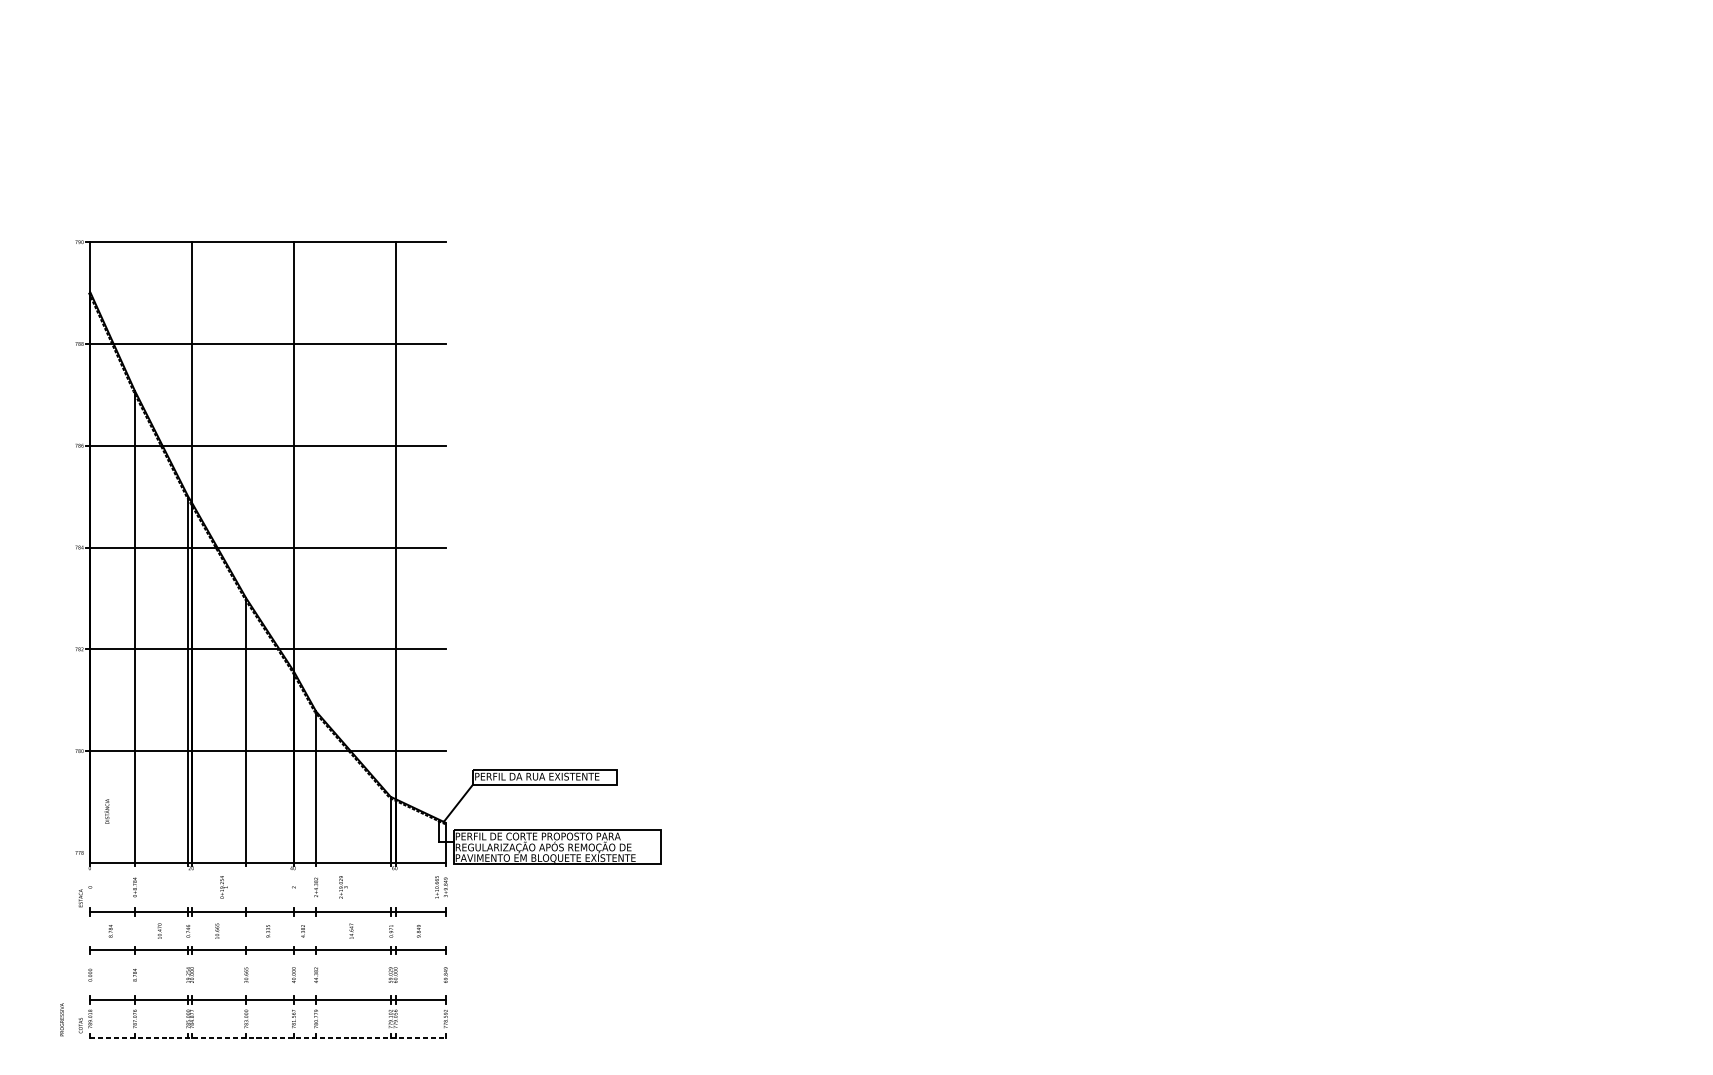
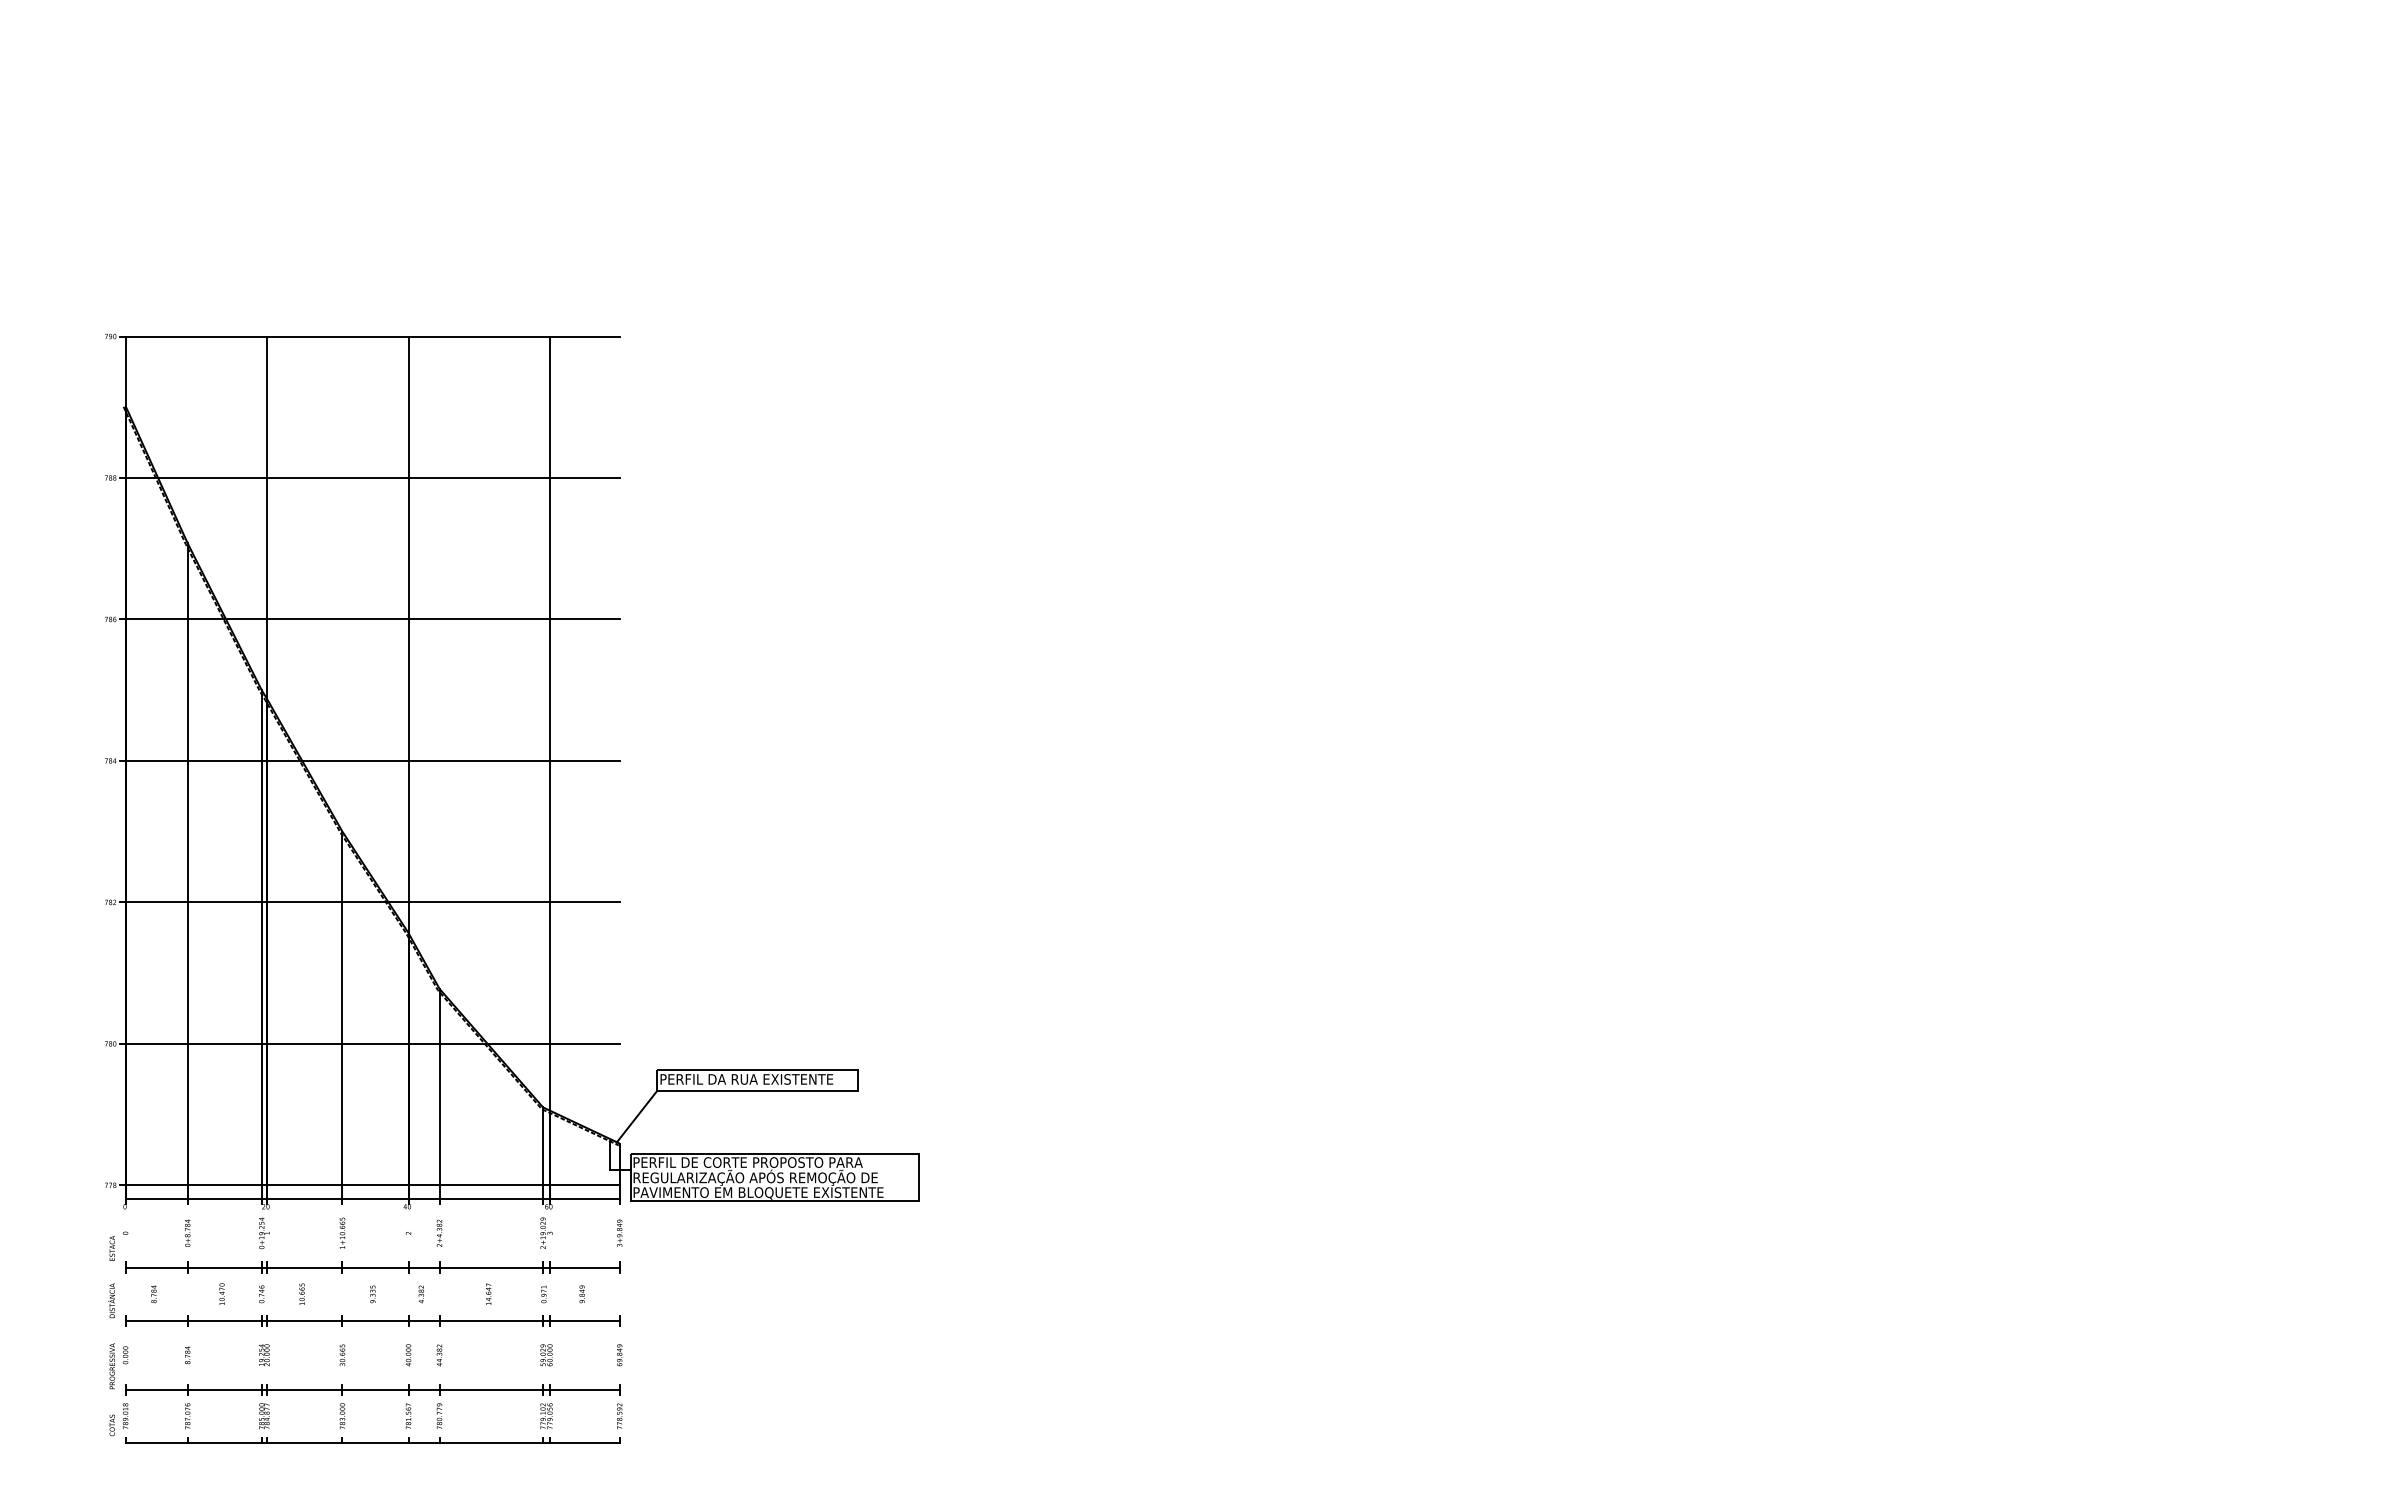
text: (106, 811) -> (111, 1300), moved
line: (265, 853) -> (369, 1185), added
text: (224, 886) -> (264, 1232), moved
text: (343, 886) -> (546, 1232), moved
text: (437, 886) -> (342, 1232), moved
text: (61, 1019) -> (111, 1366), moved
line: (268, 1037) -> (373, 1442), dashed -> solid

